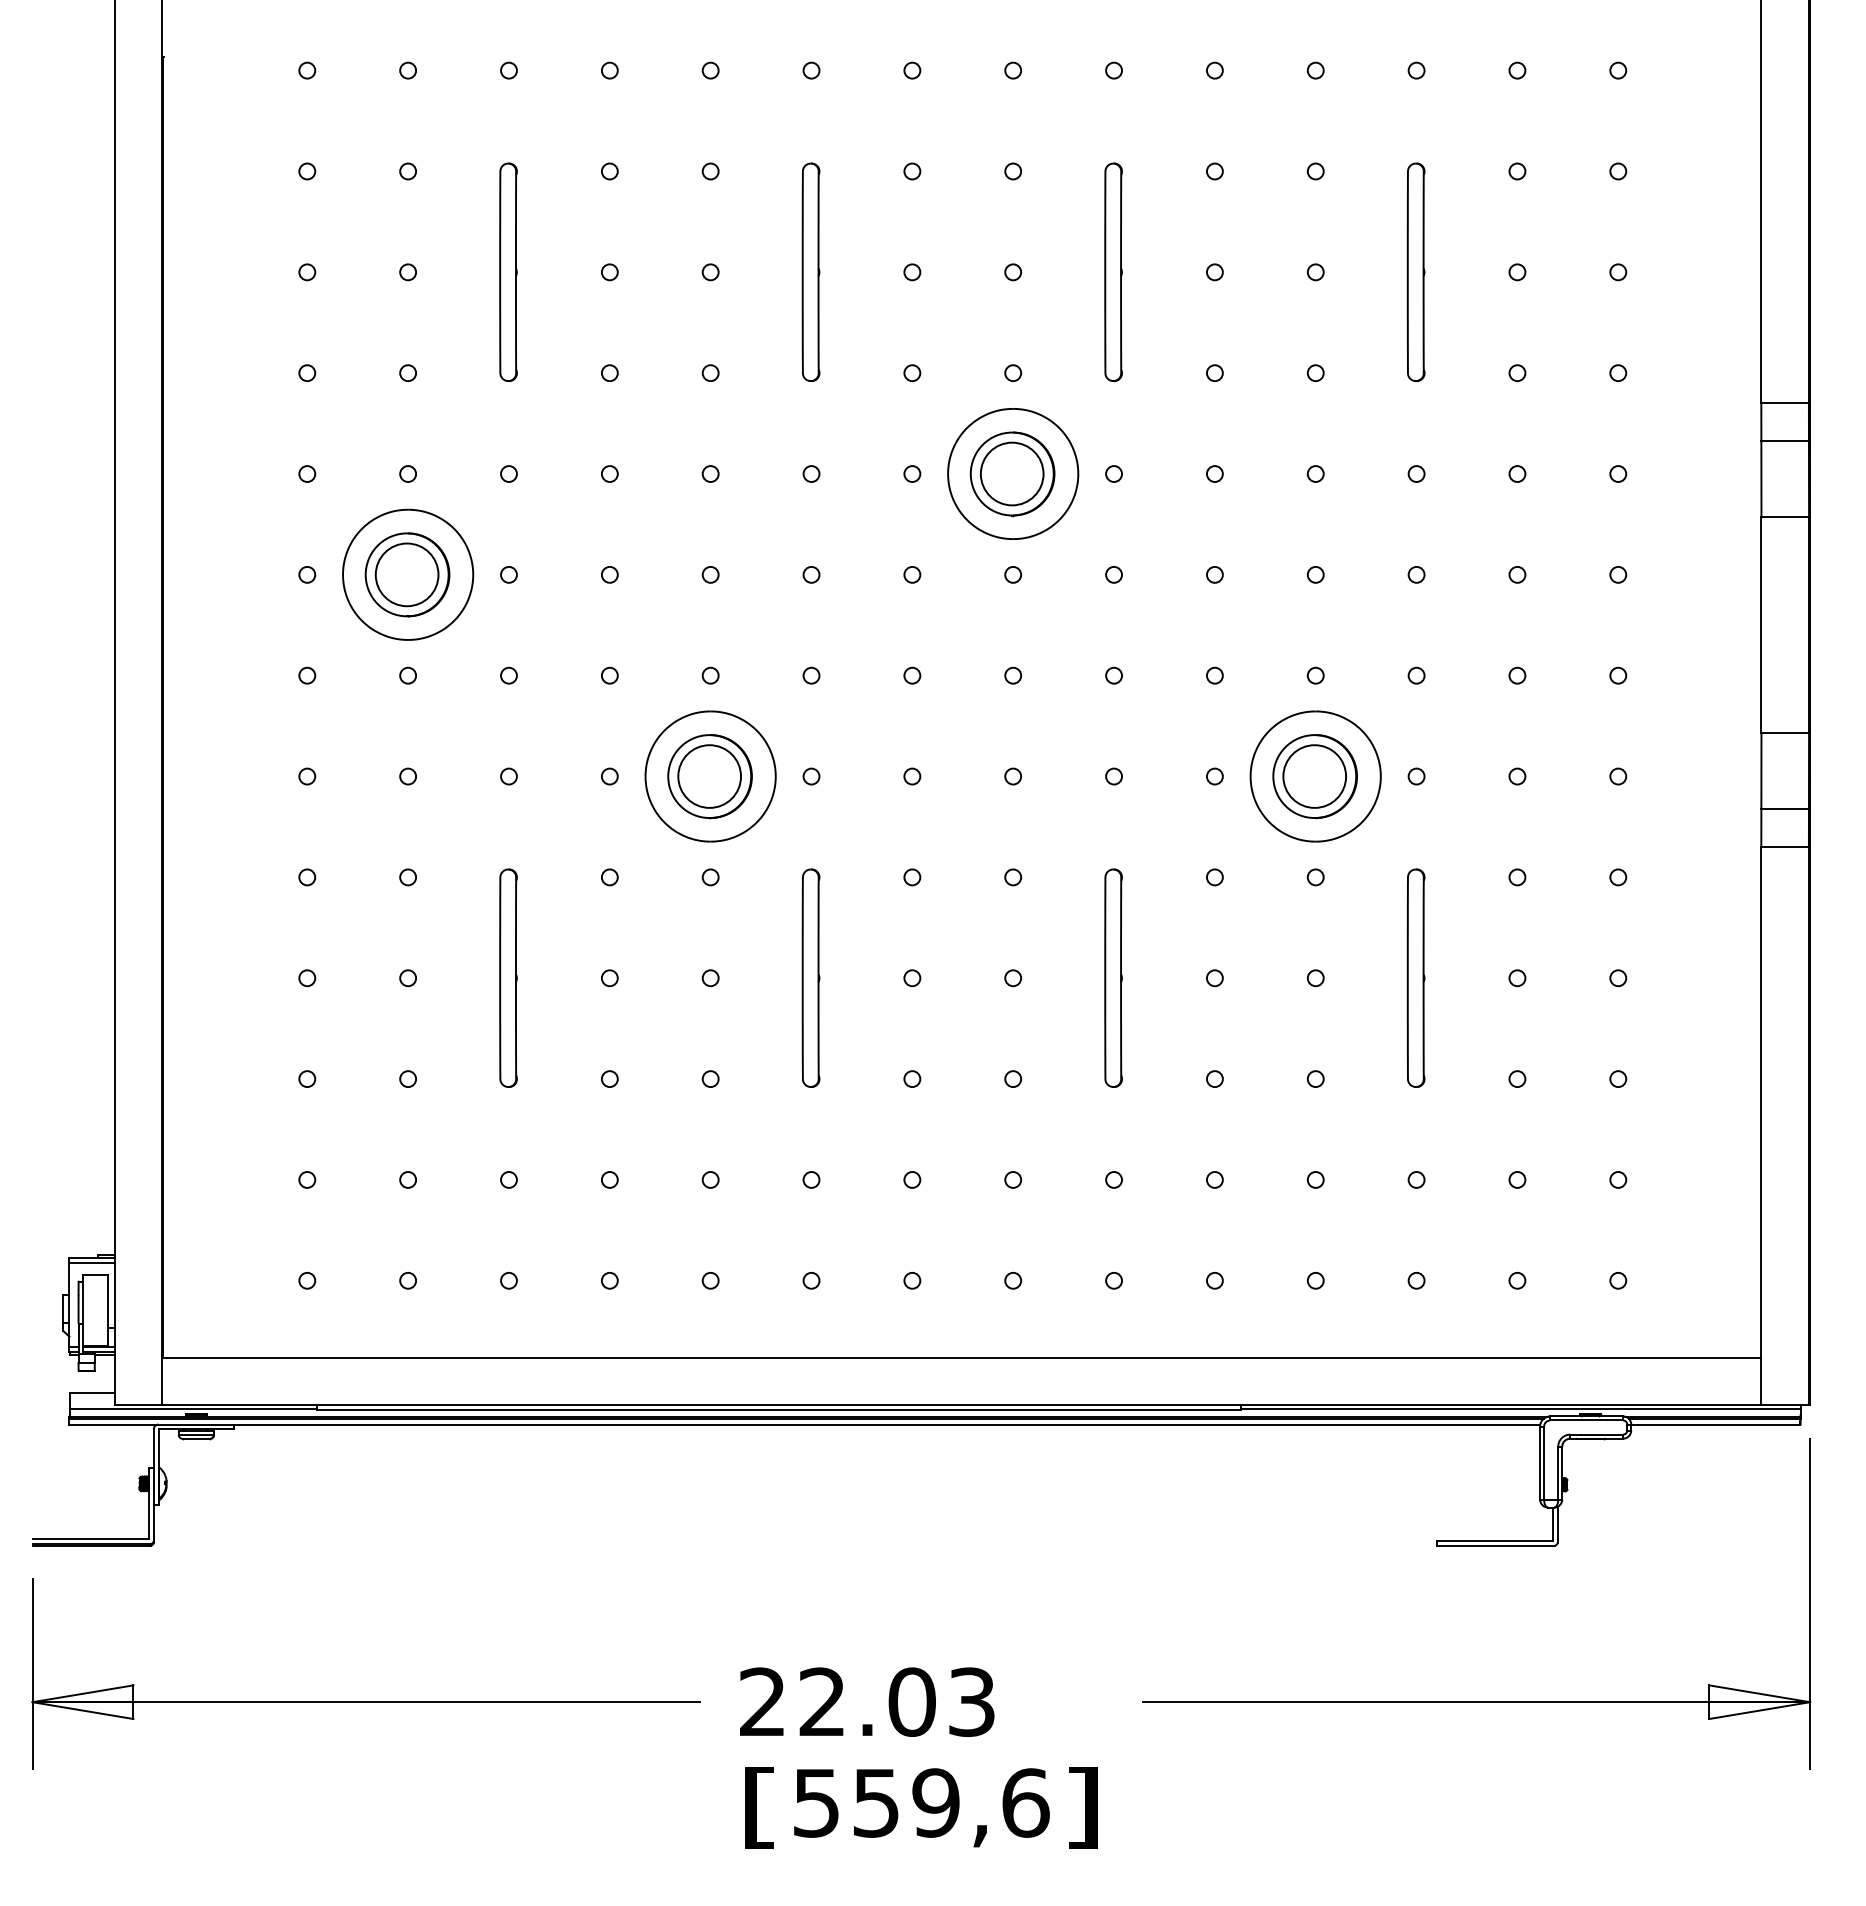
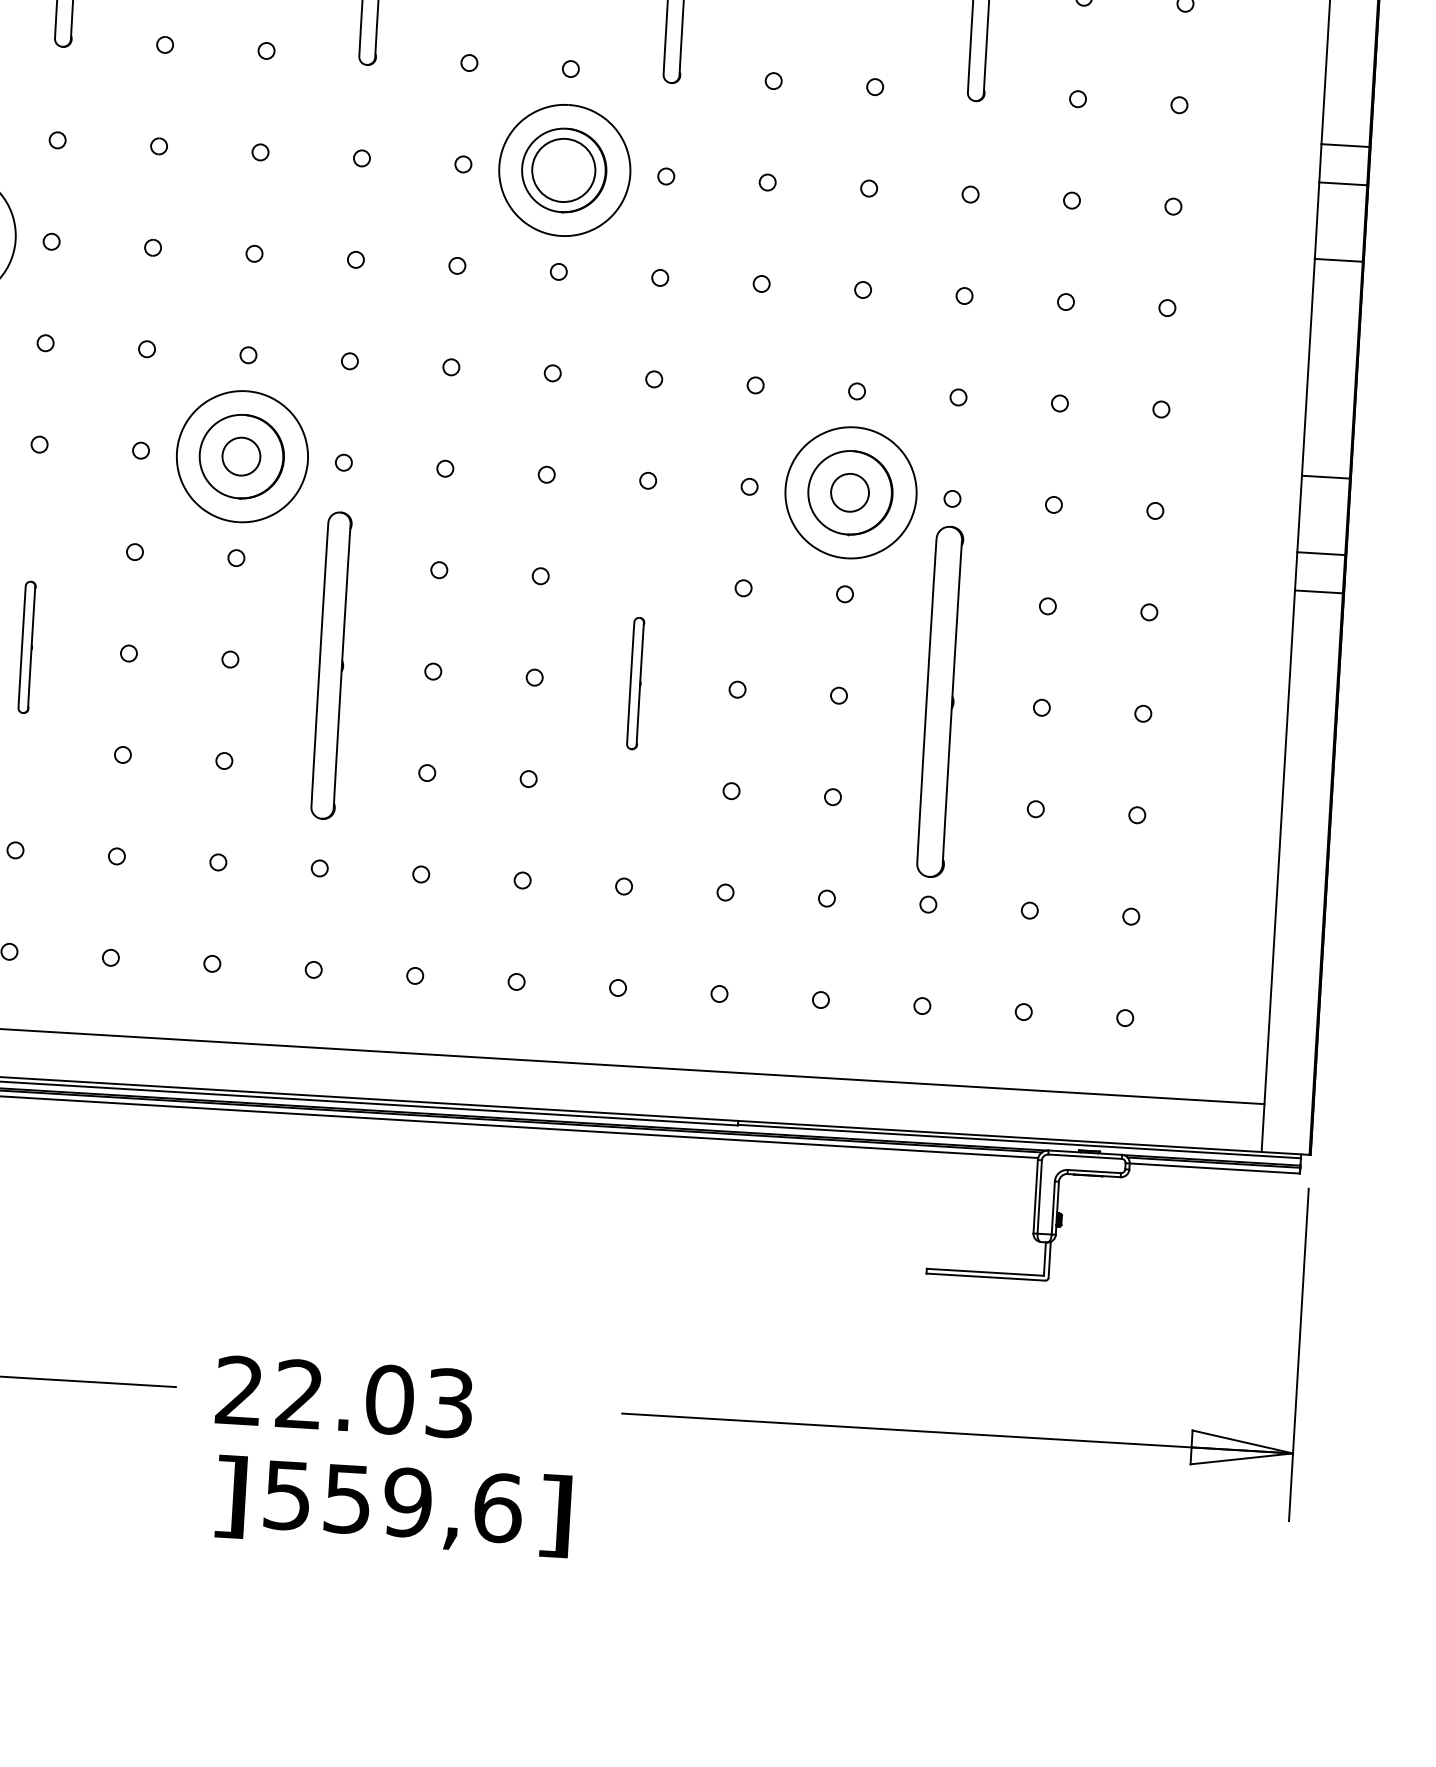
circle: (709, 776) -> (241, 456), size x0.6
circle: (1314, 776) -> (849, 492), size x0.6
part: (508, 977) -> (27, 646), size x0.6
part: (810, 977) -> (330, 664), size x1.4
part: (1113, 977) -> (635, 682), size x0.6
part: (1415, 977) -> (939, 700), size x1.6
text: (759, 1807) -> (229, 1496), [ -> ]

